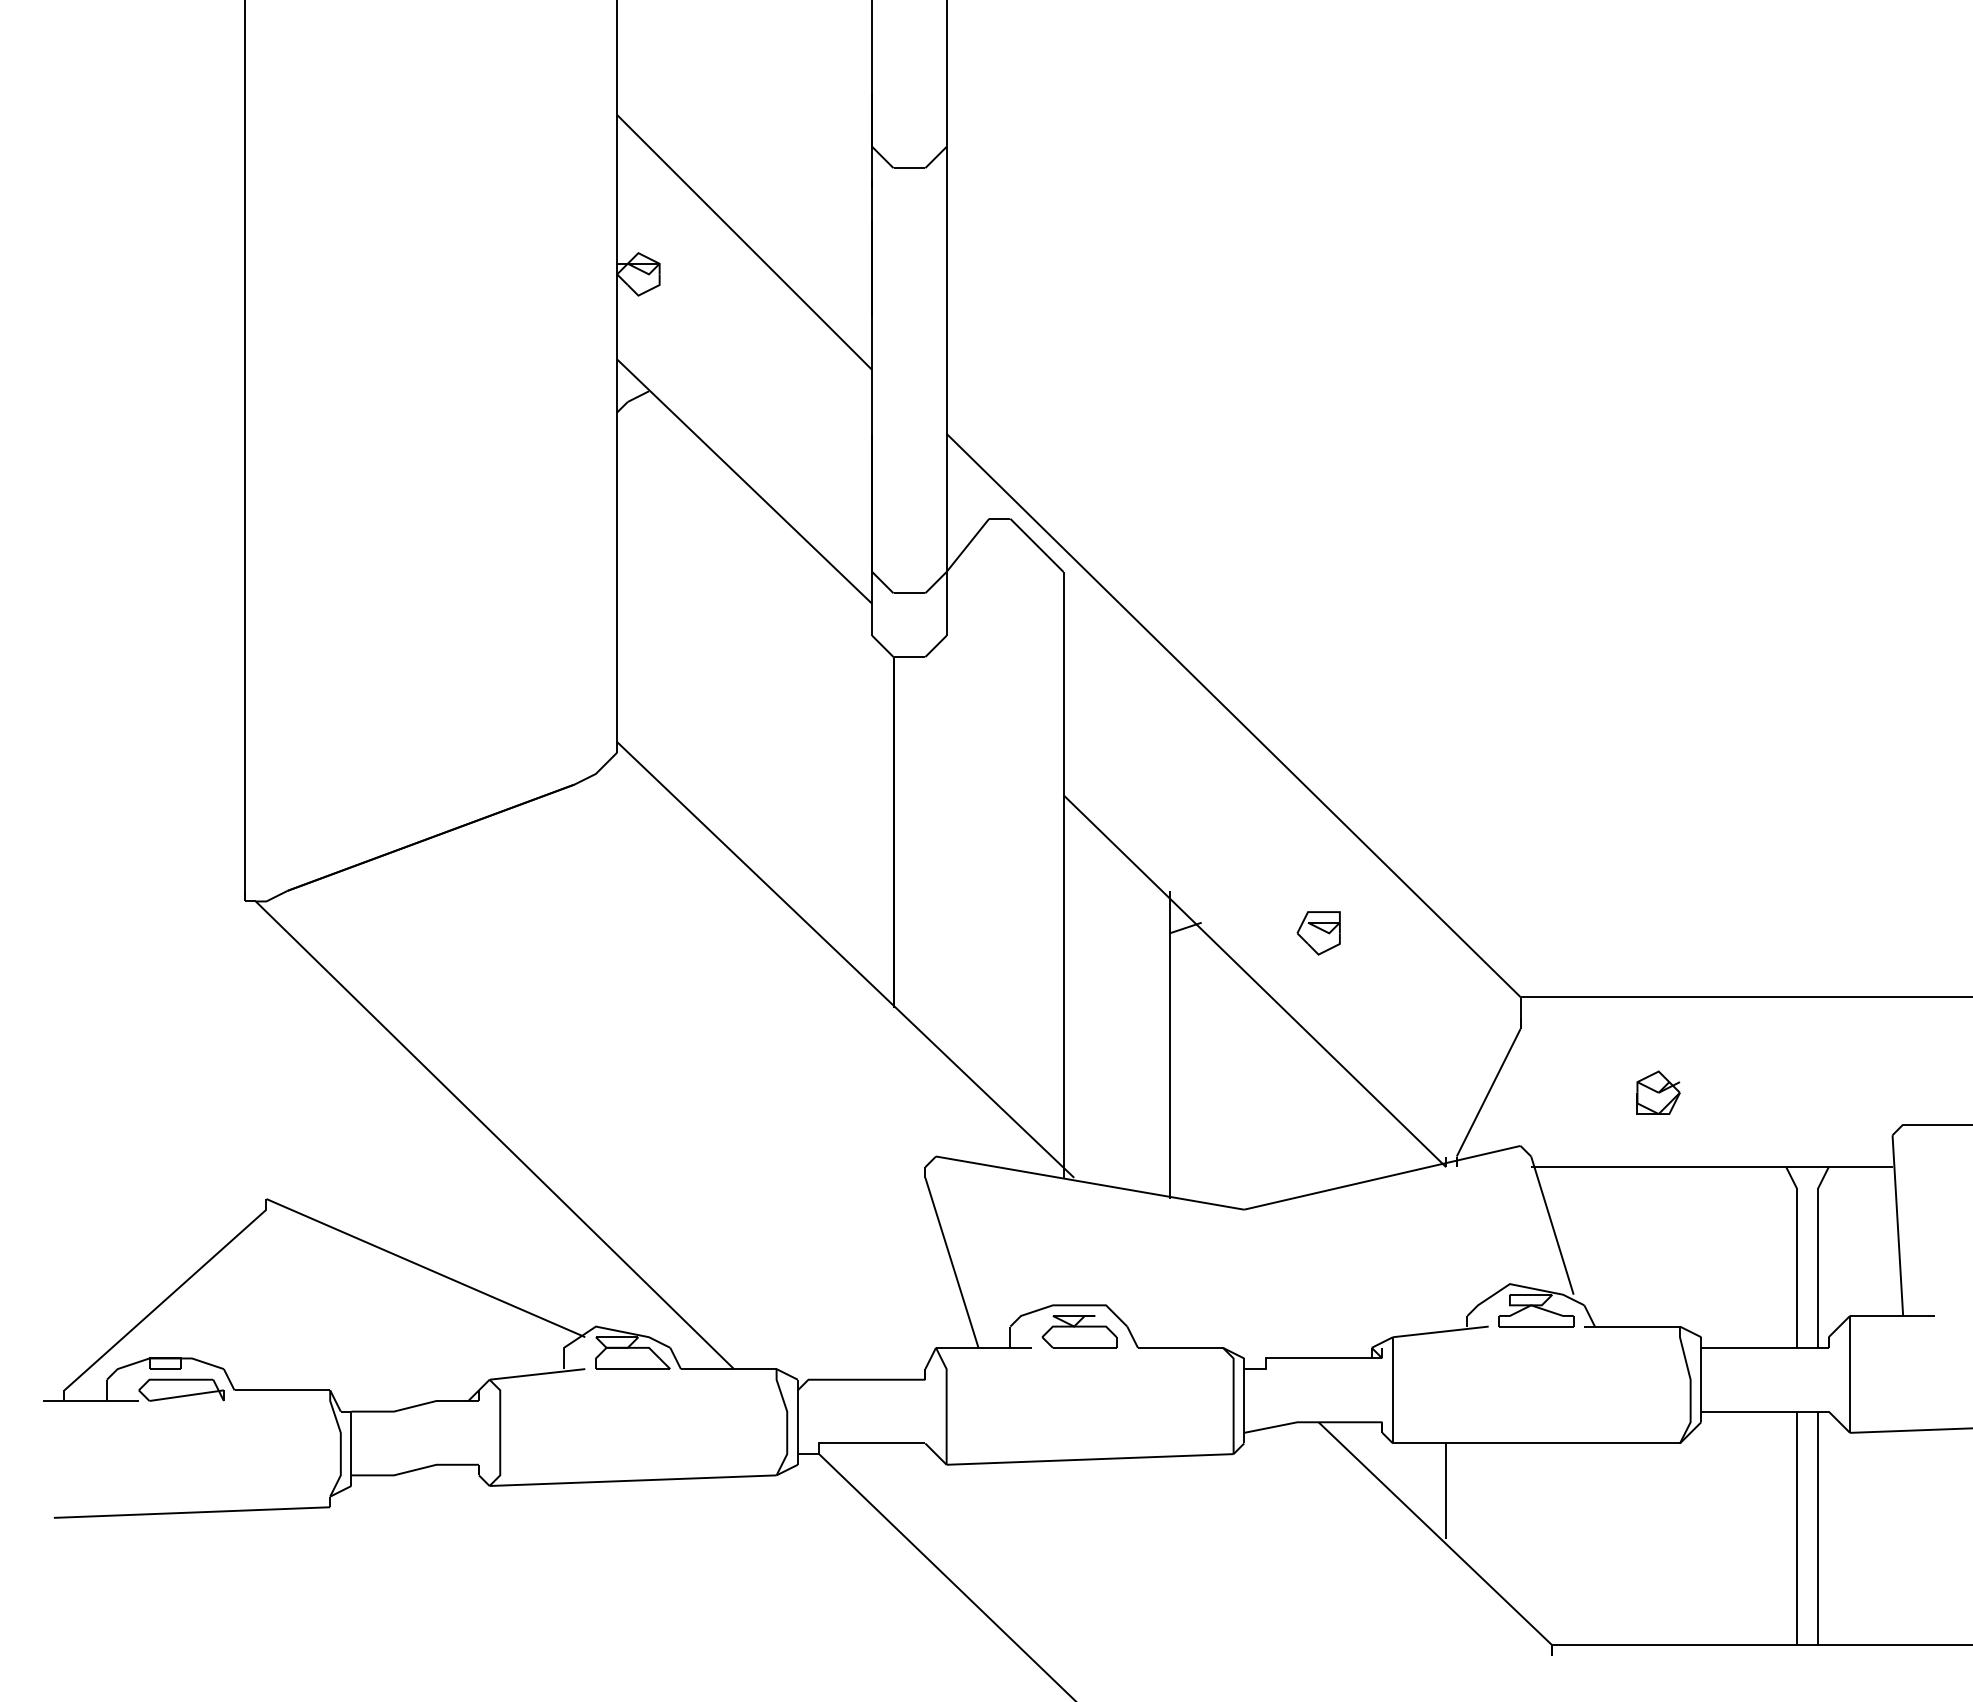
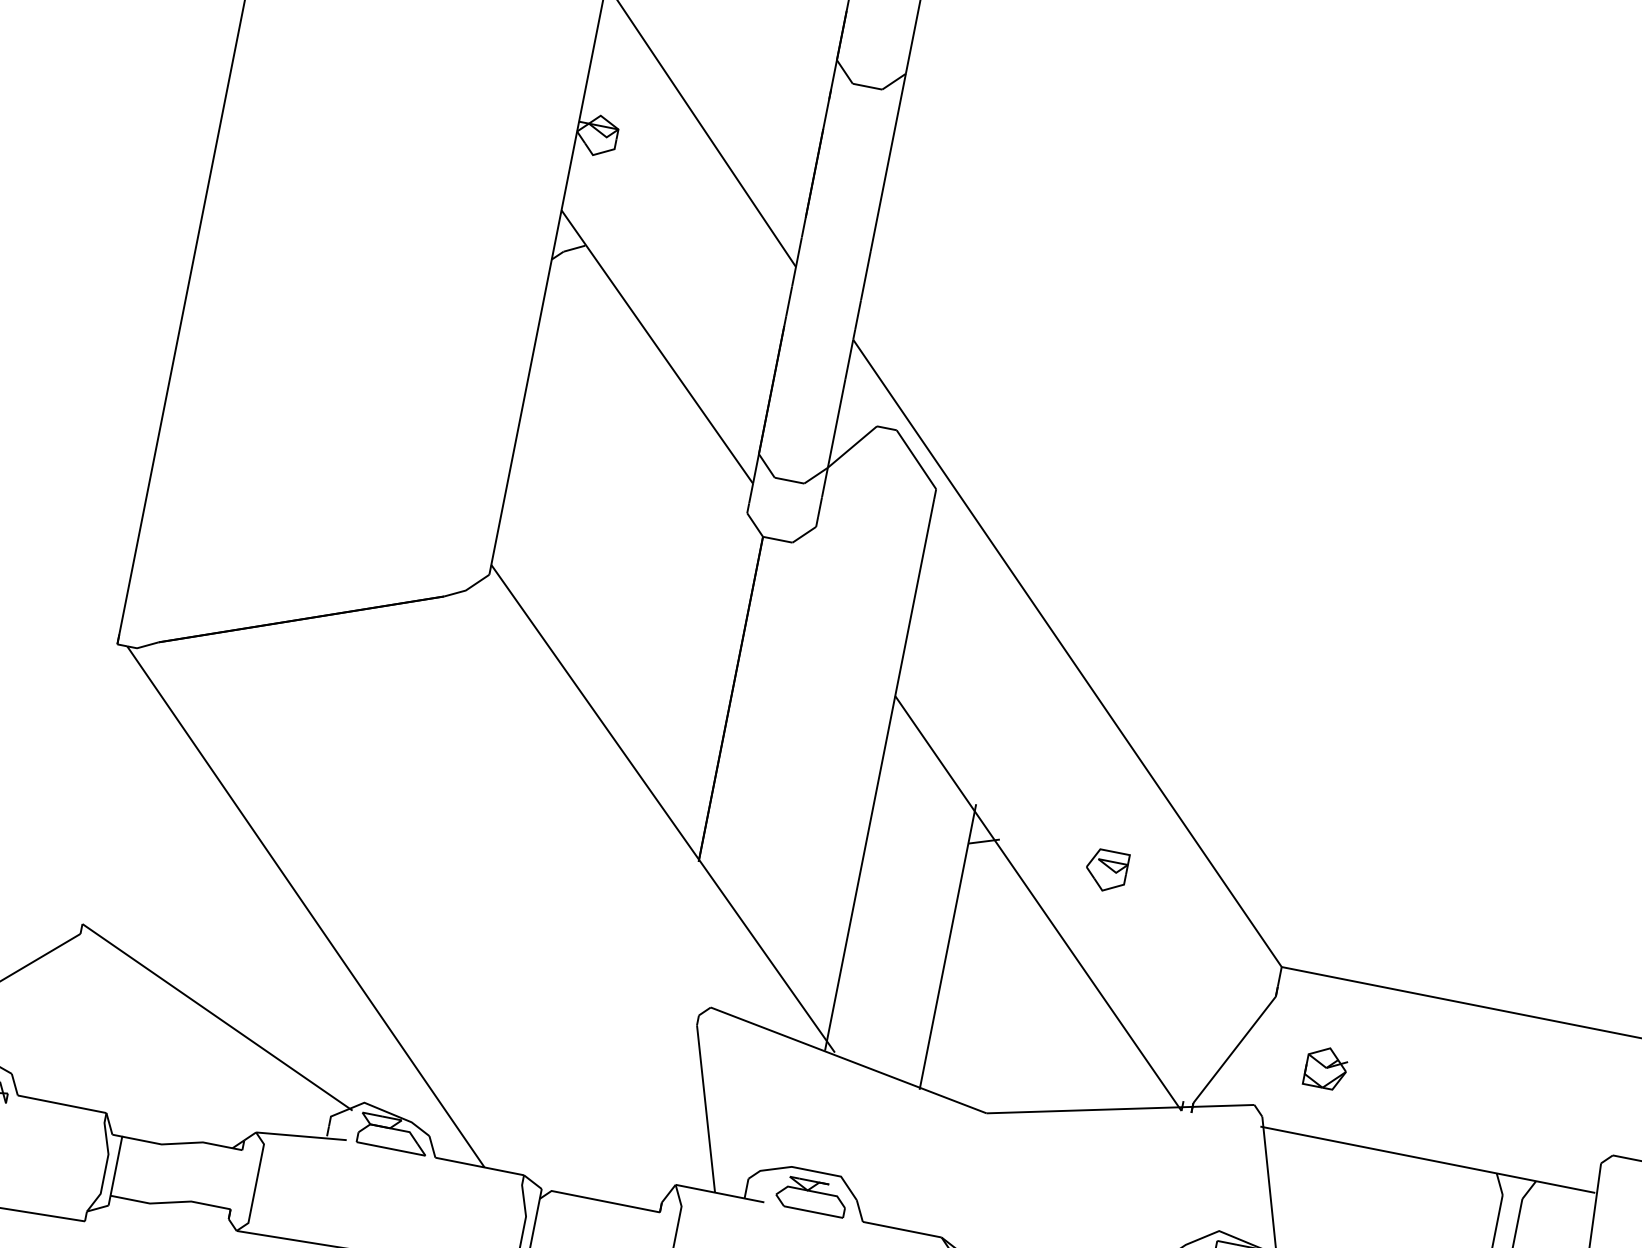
part: (1658, 1092) -> (1326, 1067), moved

